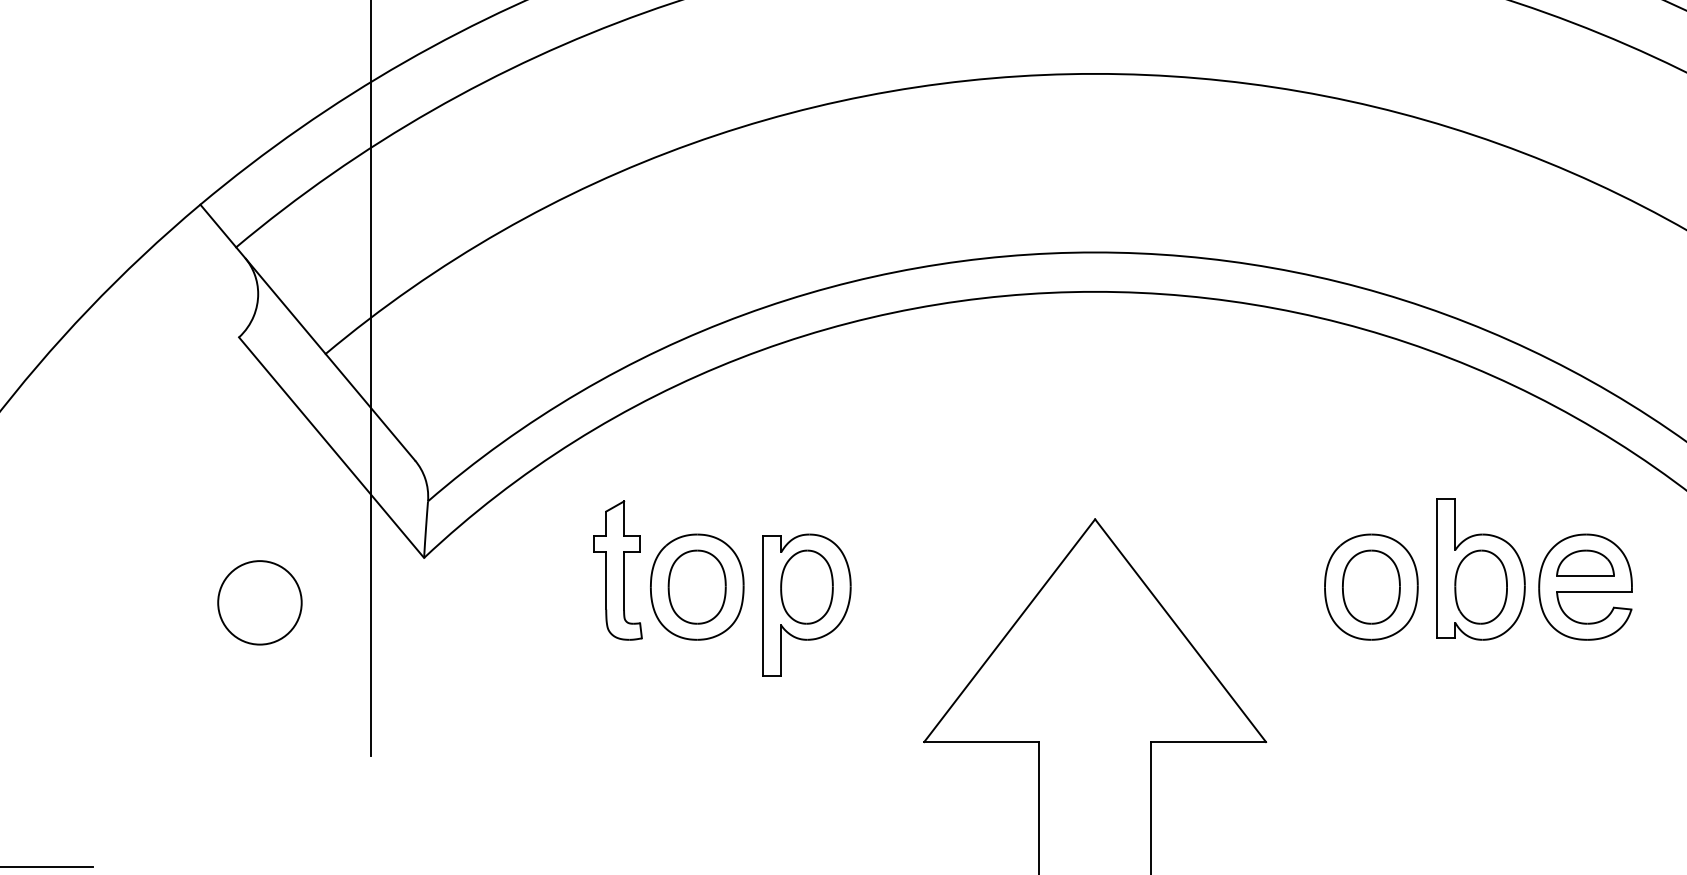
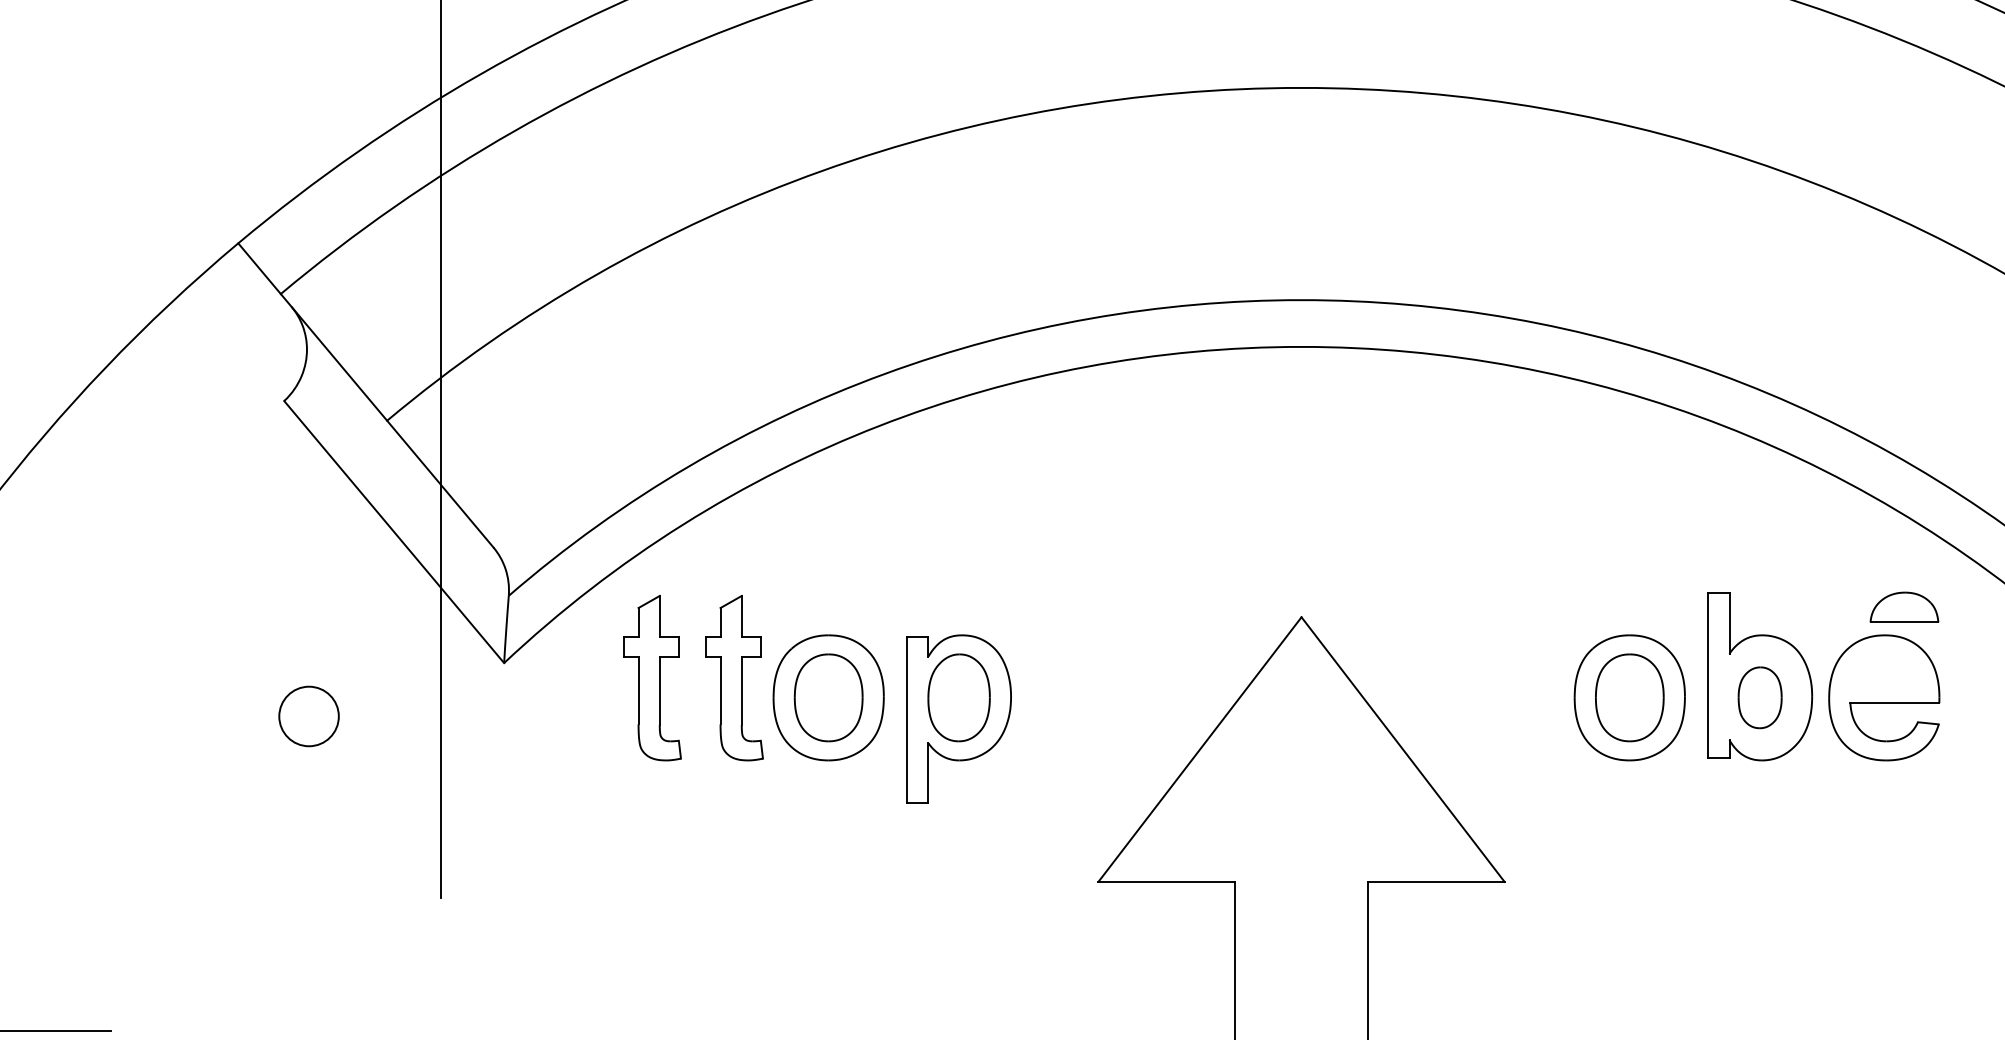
part: (1585, 562) -> (1904, 606), moved
part: (548, 570) -> (651, 678), added
part: (1480, 586) -> (1759, 697), size x0.7
circle: (259, 602) -> (308, 716), size x0.6

